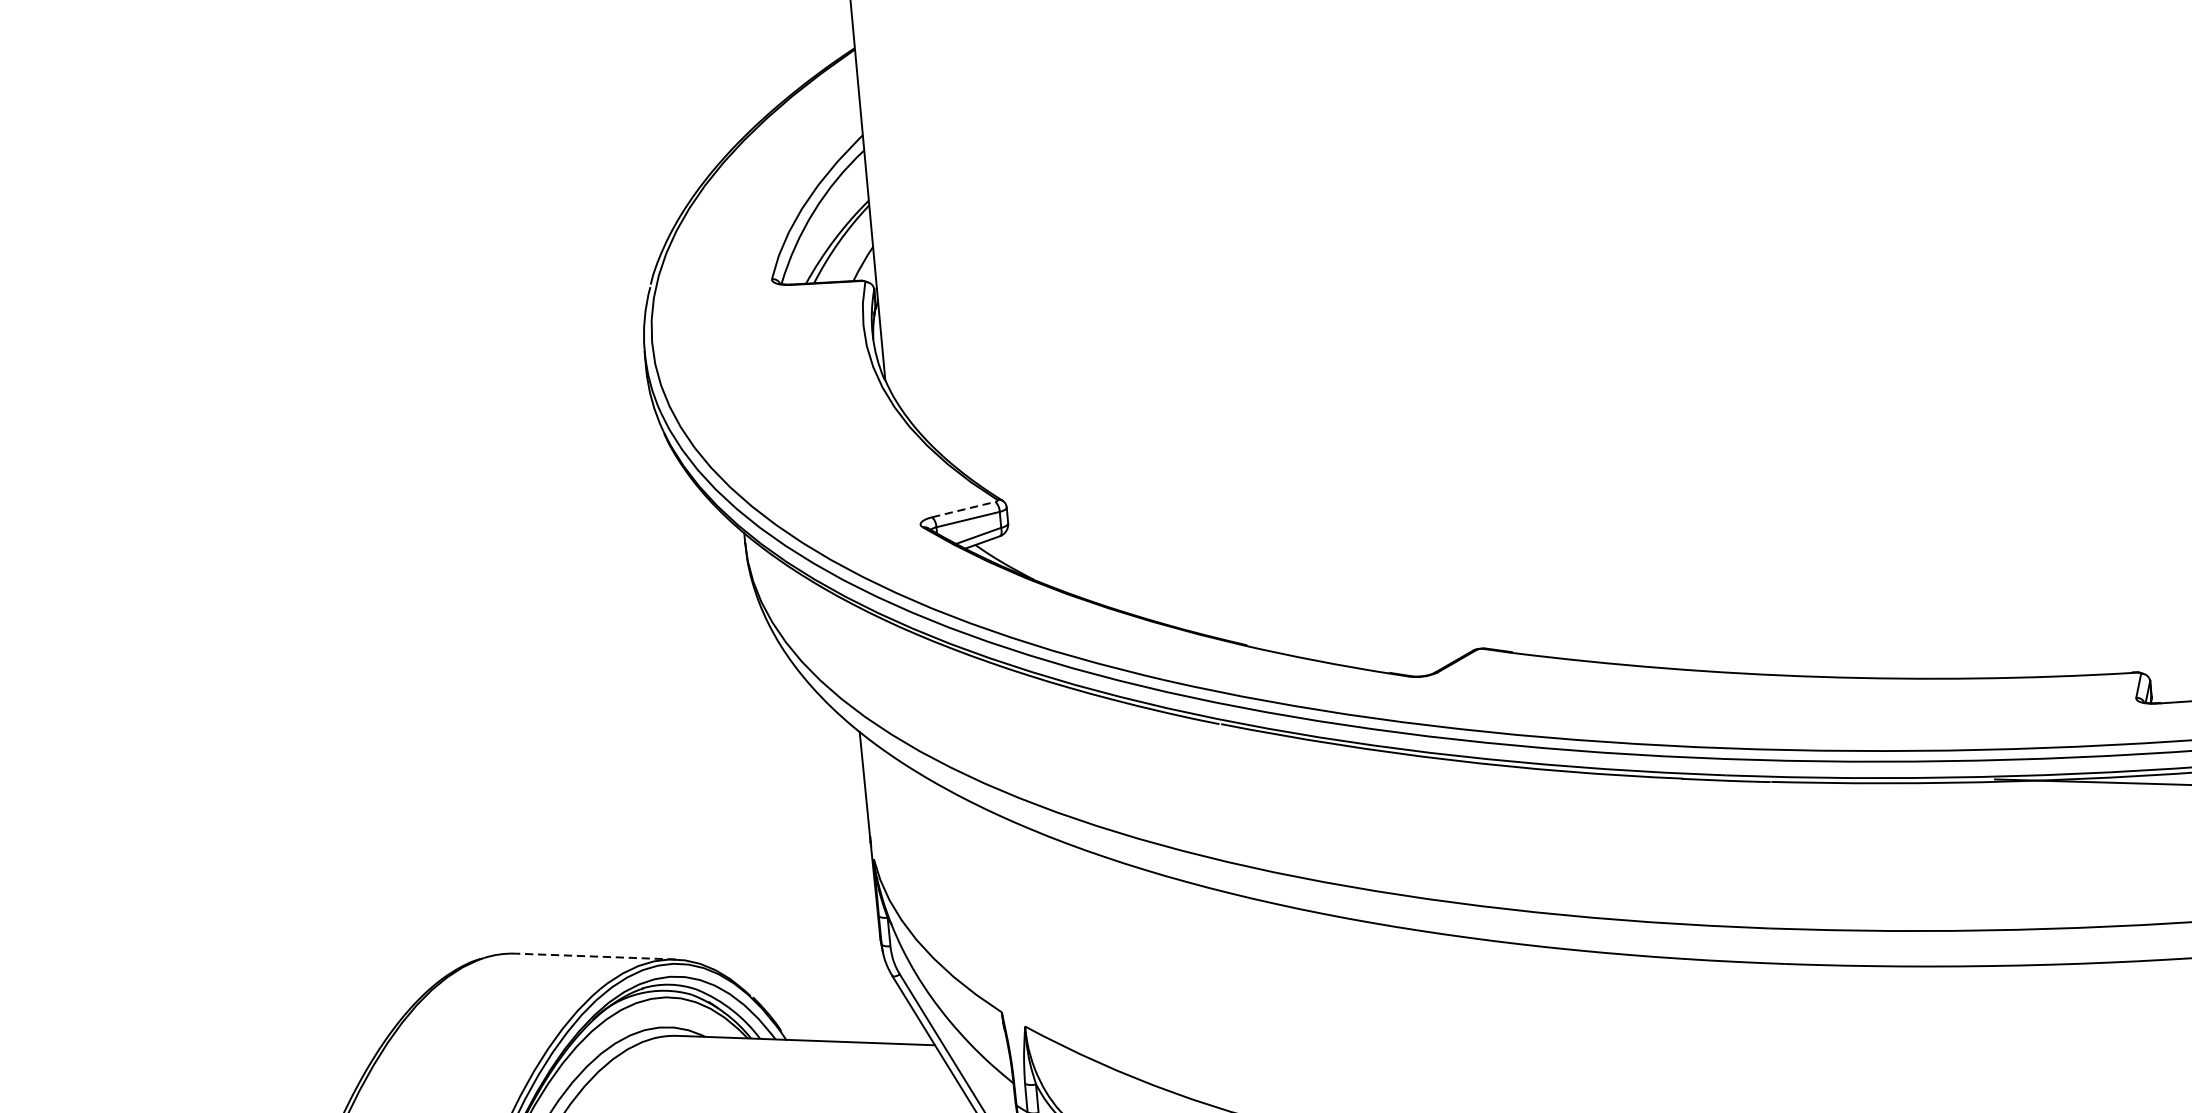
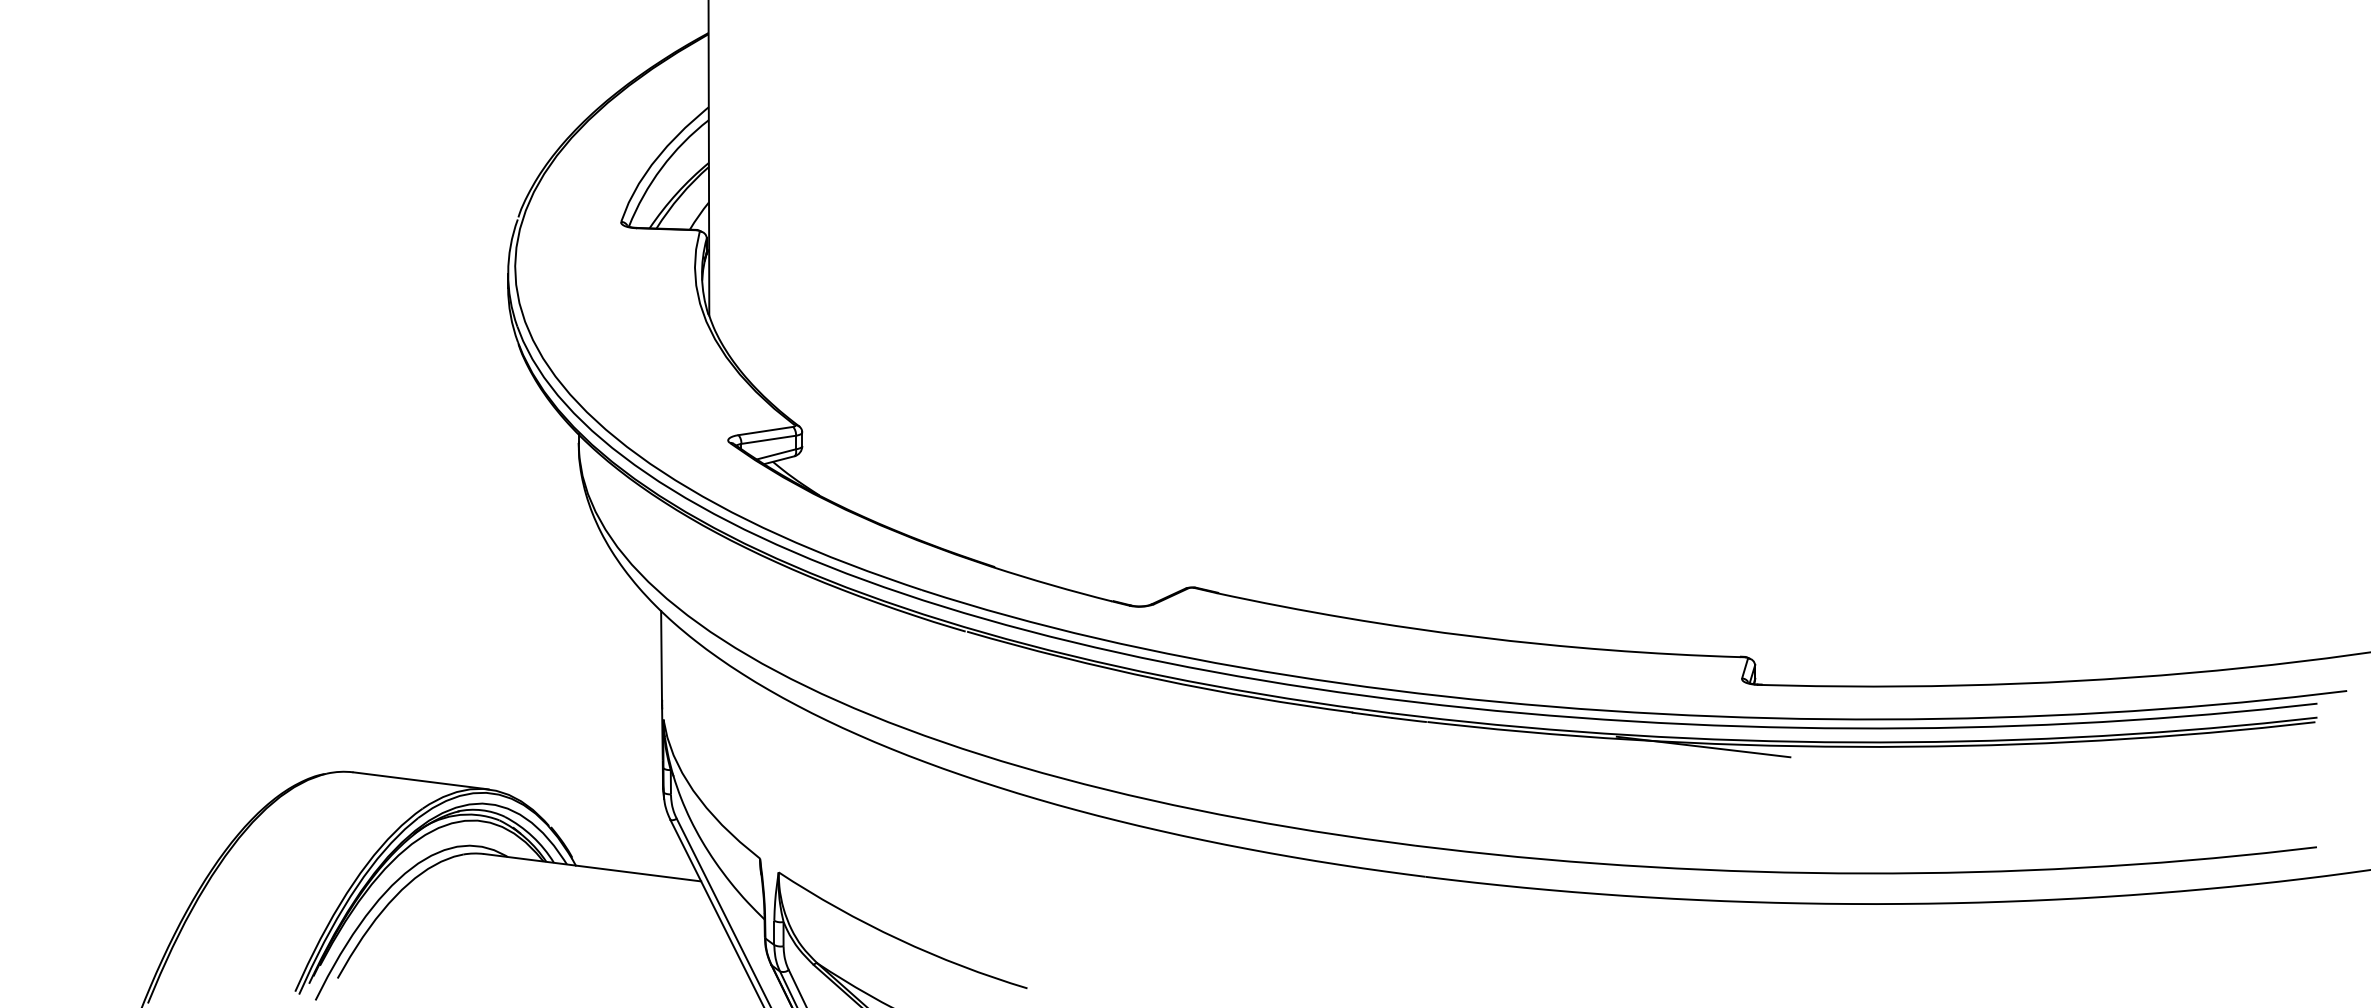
line: (963, 510) -> (765, 431), dashed -> solid
line: (594, 956) -> (420, 780), dashed -> solid

